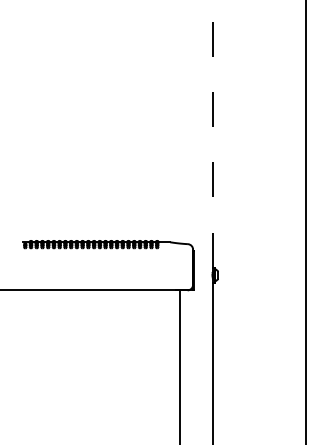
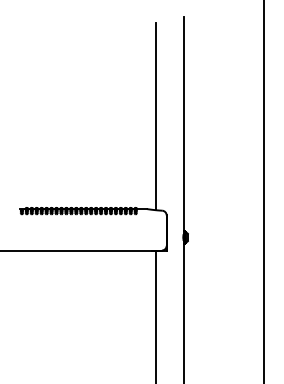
line: (180, 134) -> (155, 116), added
line: (213, 143) -> (184, 123), dashed -> solid

